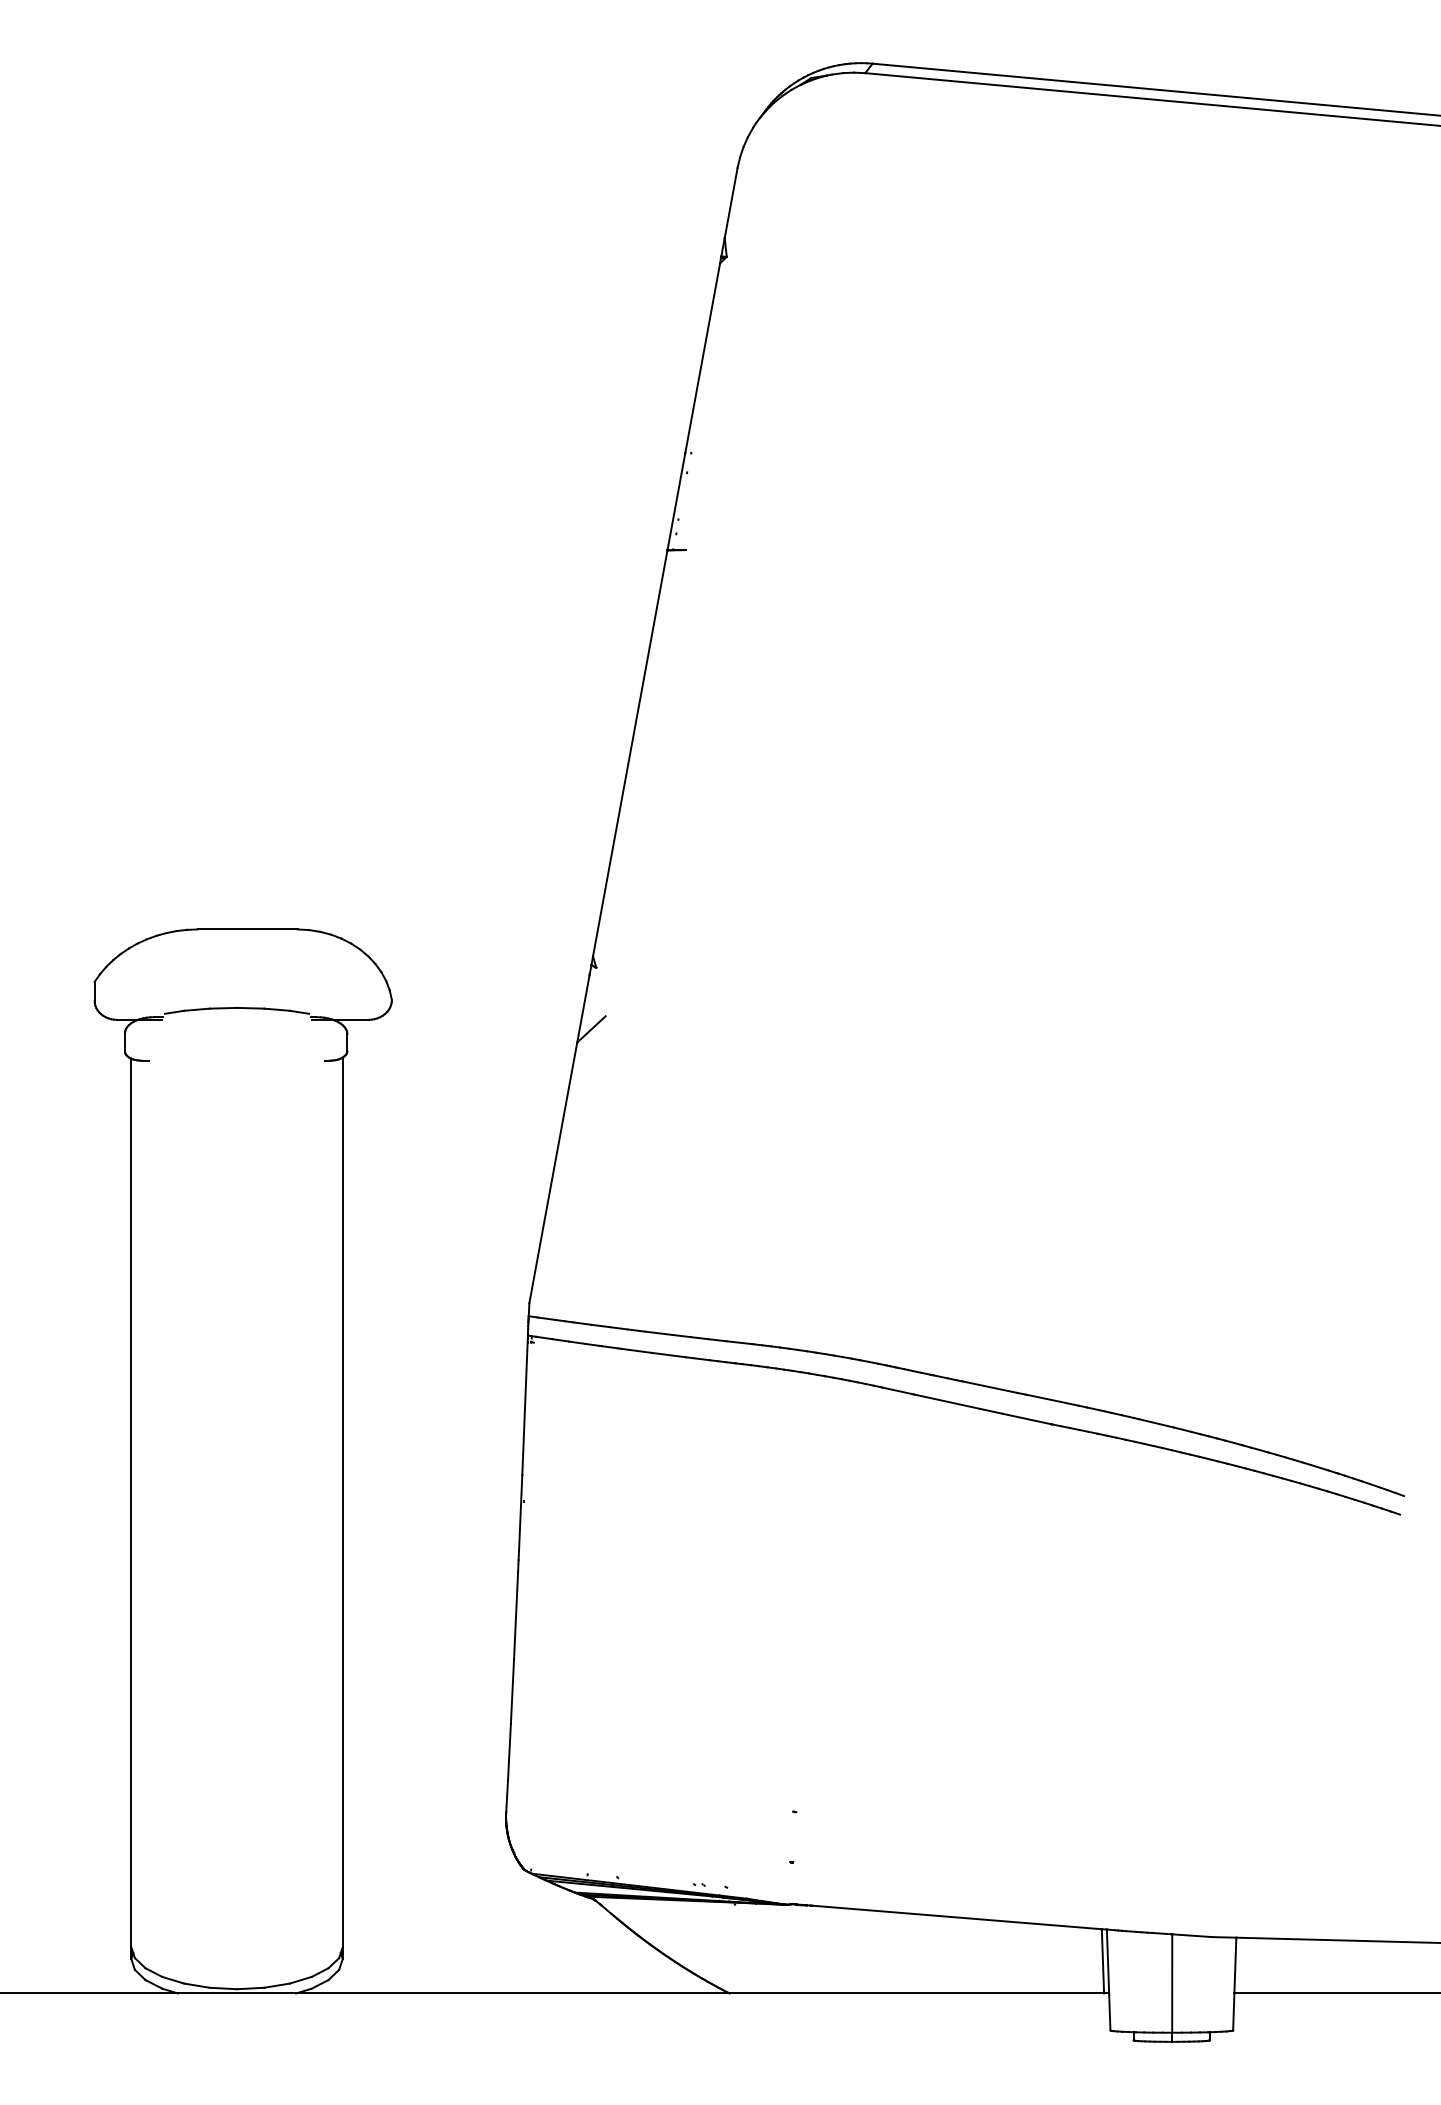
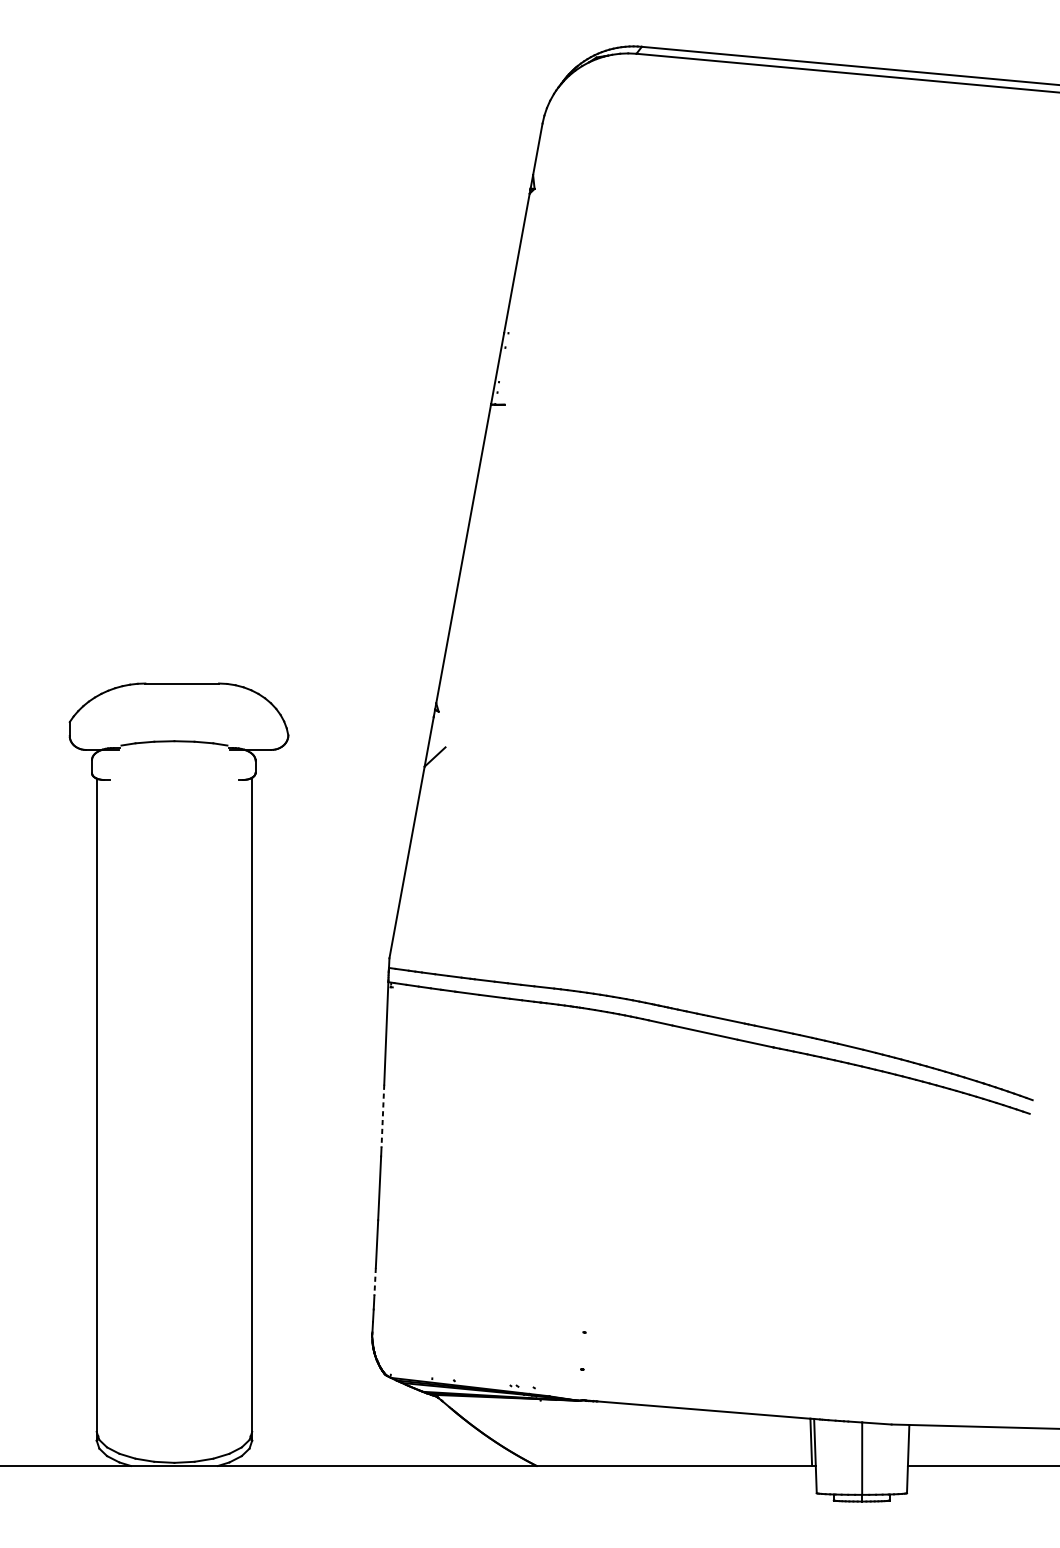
line: (520, 1517) -> (382, 1115), solid -> dashed
line: (509, 1742) -> (374, 1281), solid -> dashed

